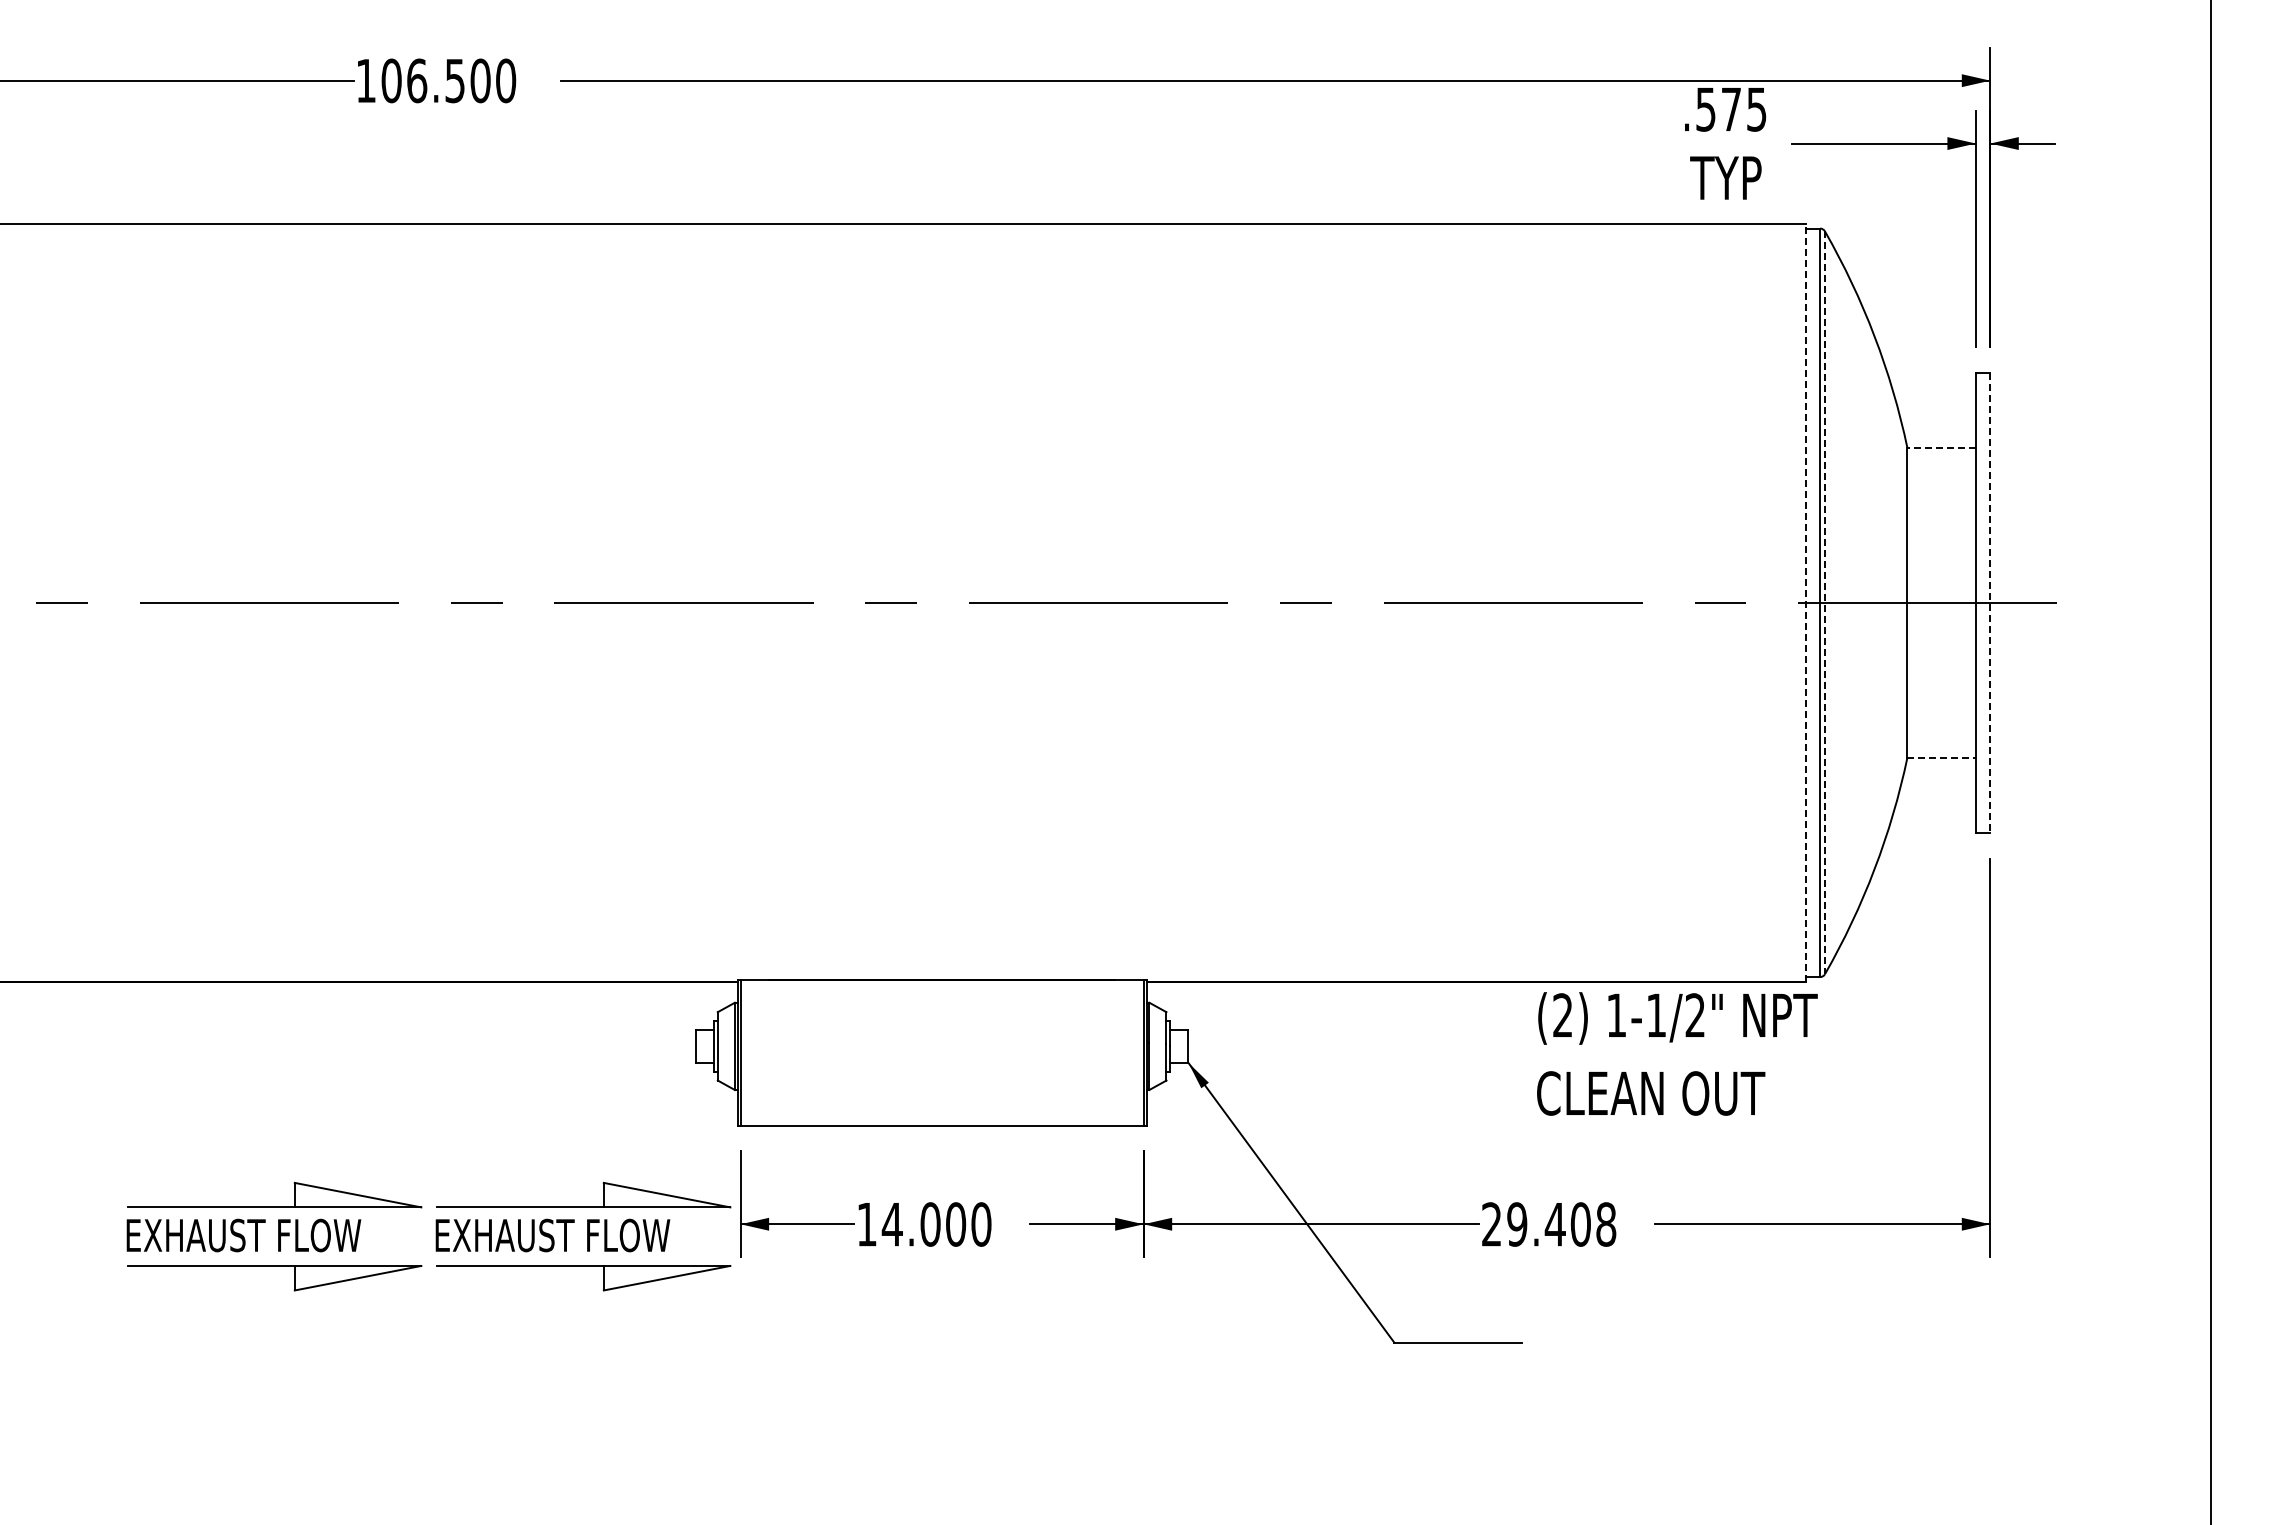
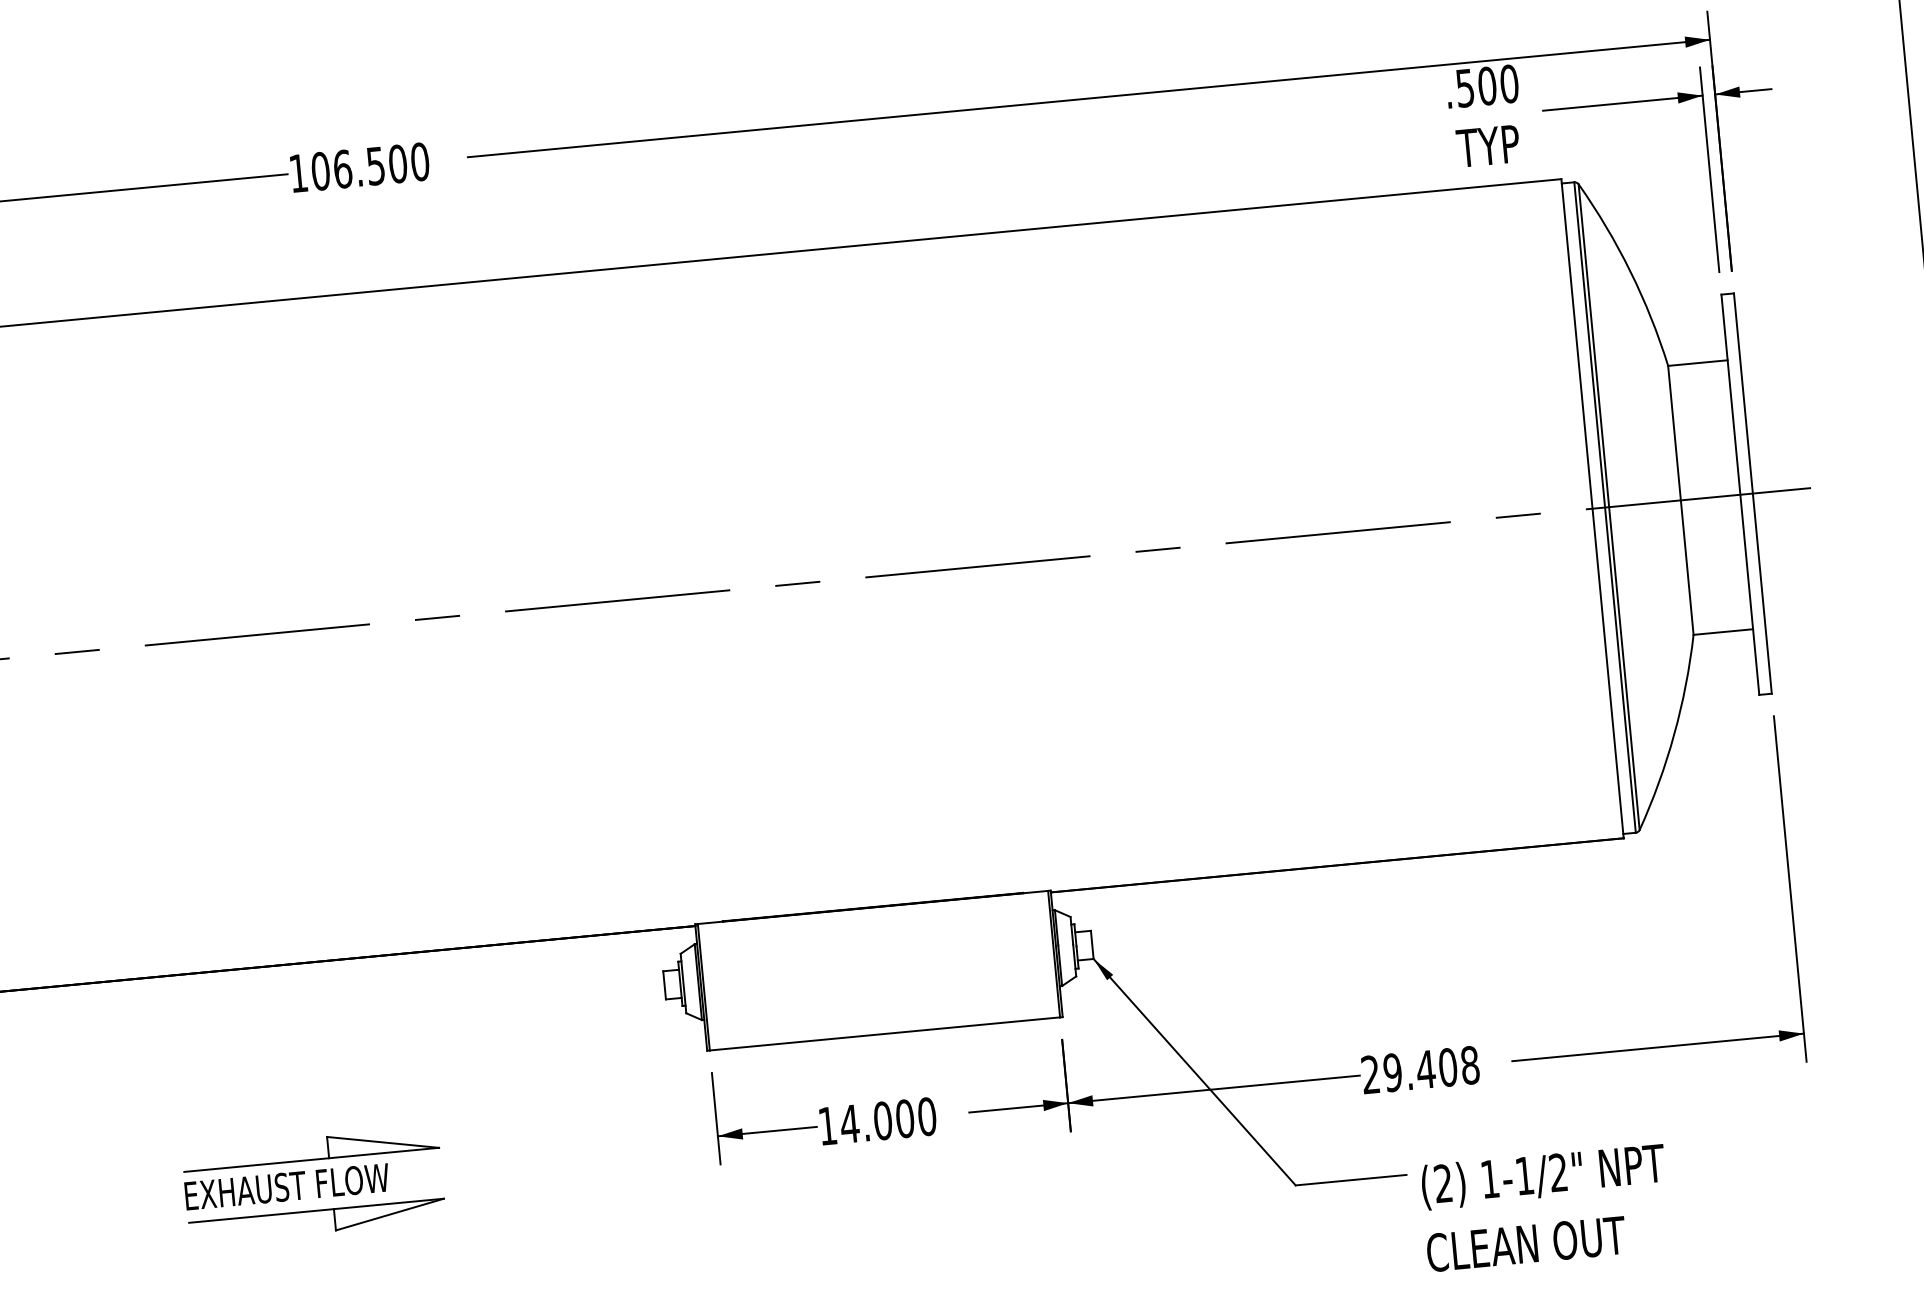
text: (1743, 109) -> (1497, 85), .575 -> .500
line: (1941, 448) -> (1697, 363), dashed -> solid
line: (1805, 602) -> (1592, 508), dashed -> solid
line: (1824, 602) -> (1608, 506), dashed -> solid
line: (1990, 603) -> (1753, 494), dashed -> solid
line: (1942, 757) -> (1724, 631), dashed -> solid
text: (1677, 1053) -> (1546, 1207), moved
part: (583, 1236) -> (582, 1159), removed

